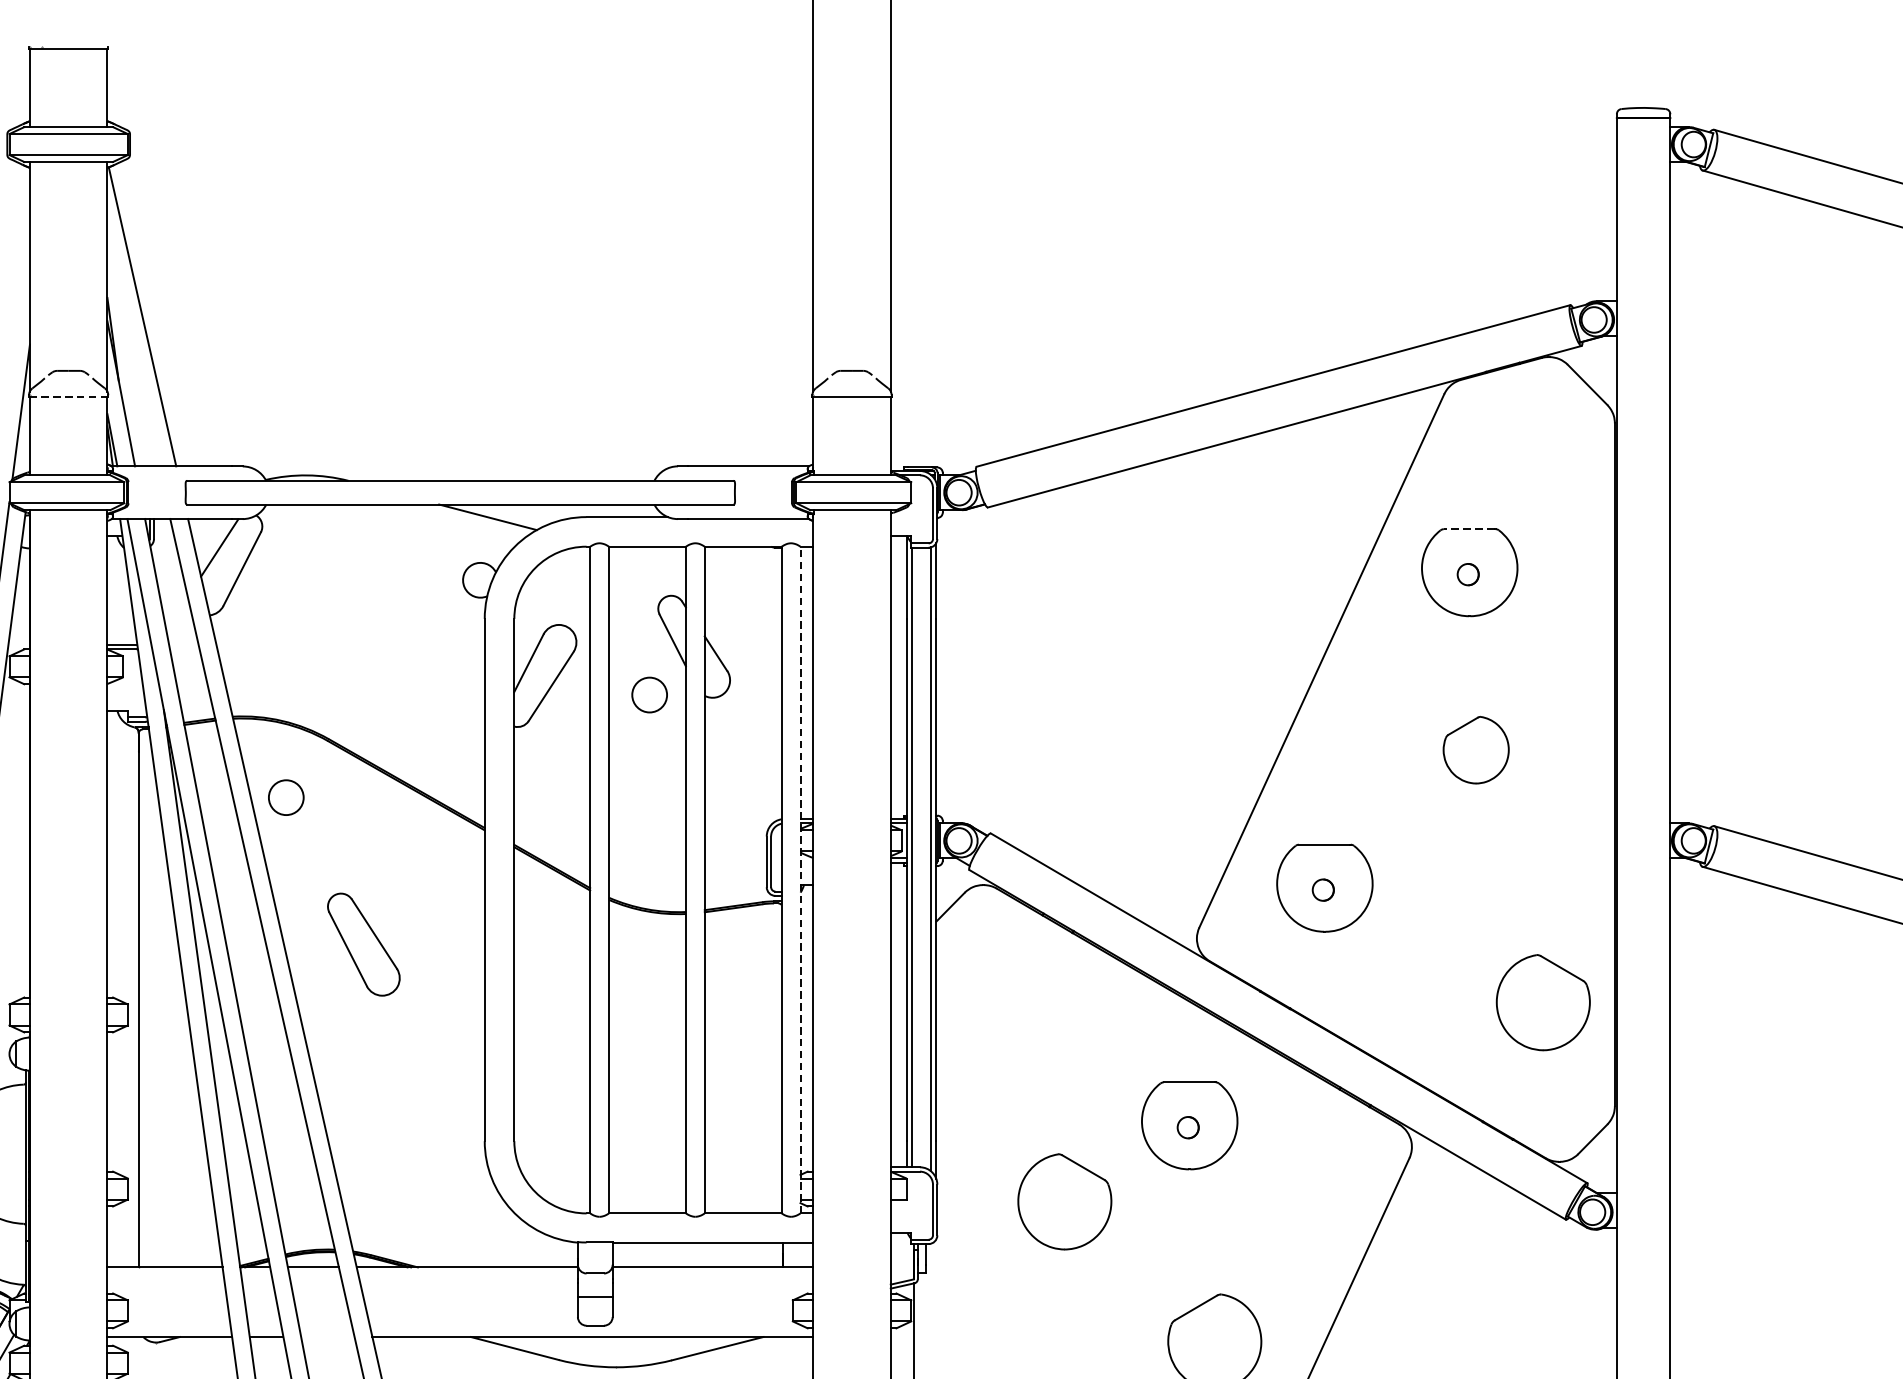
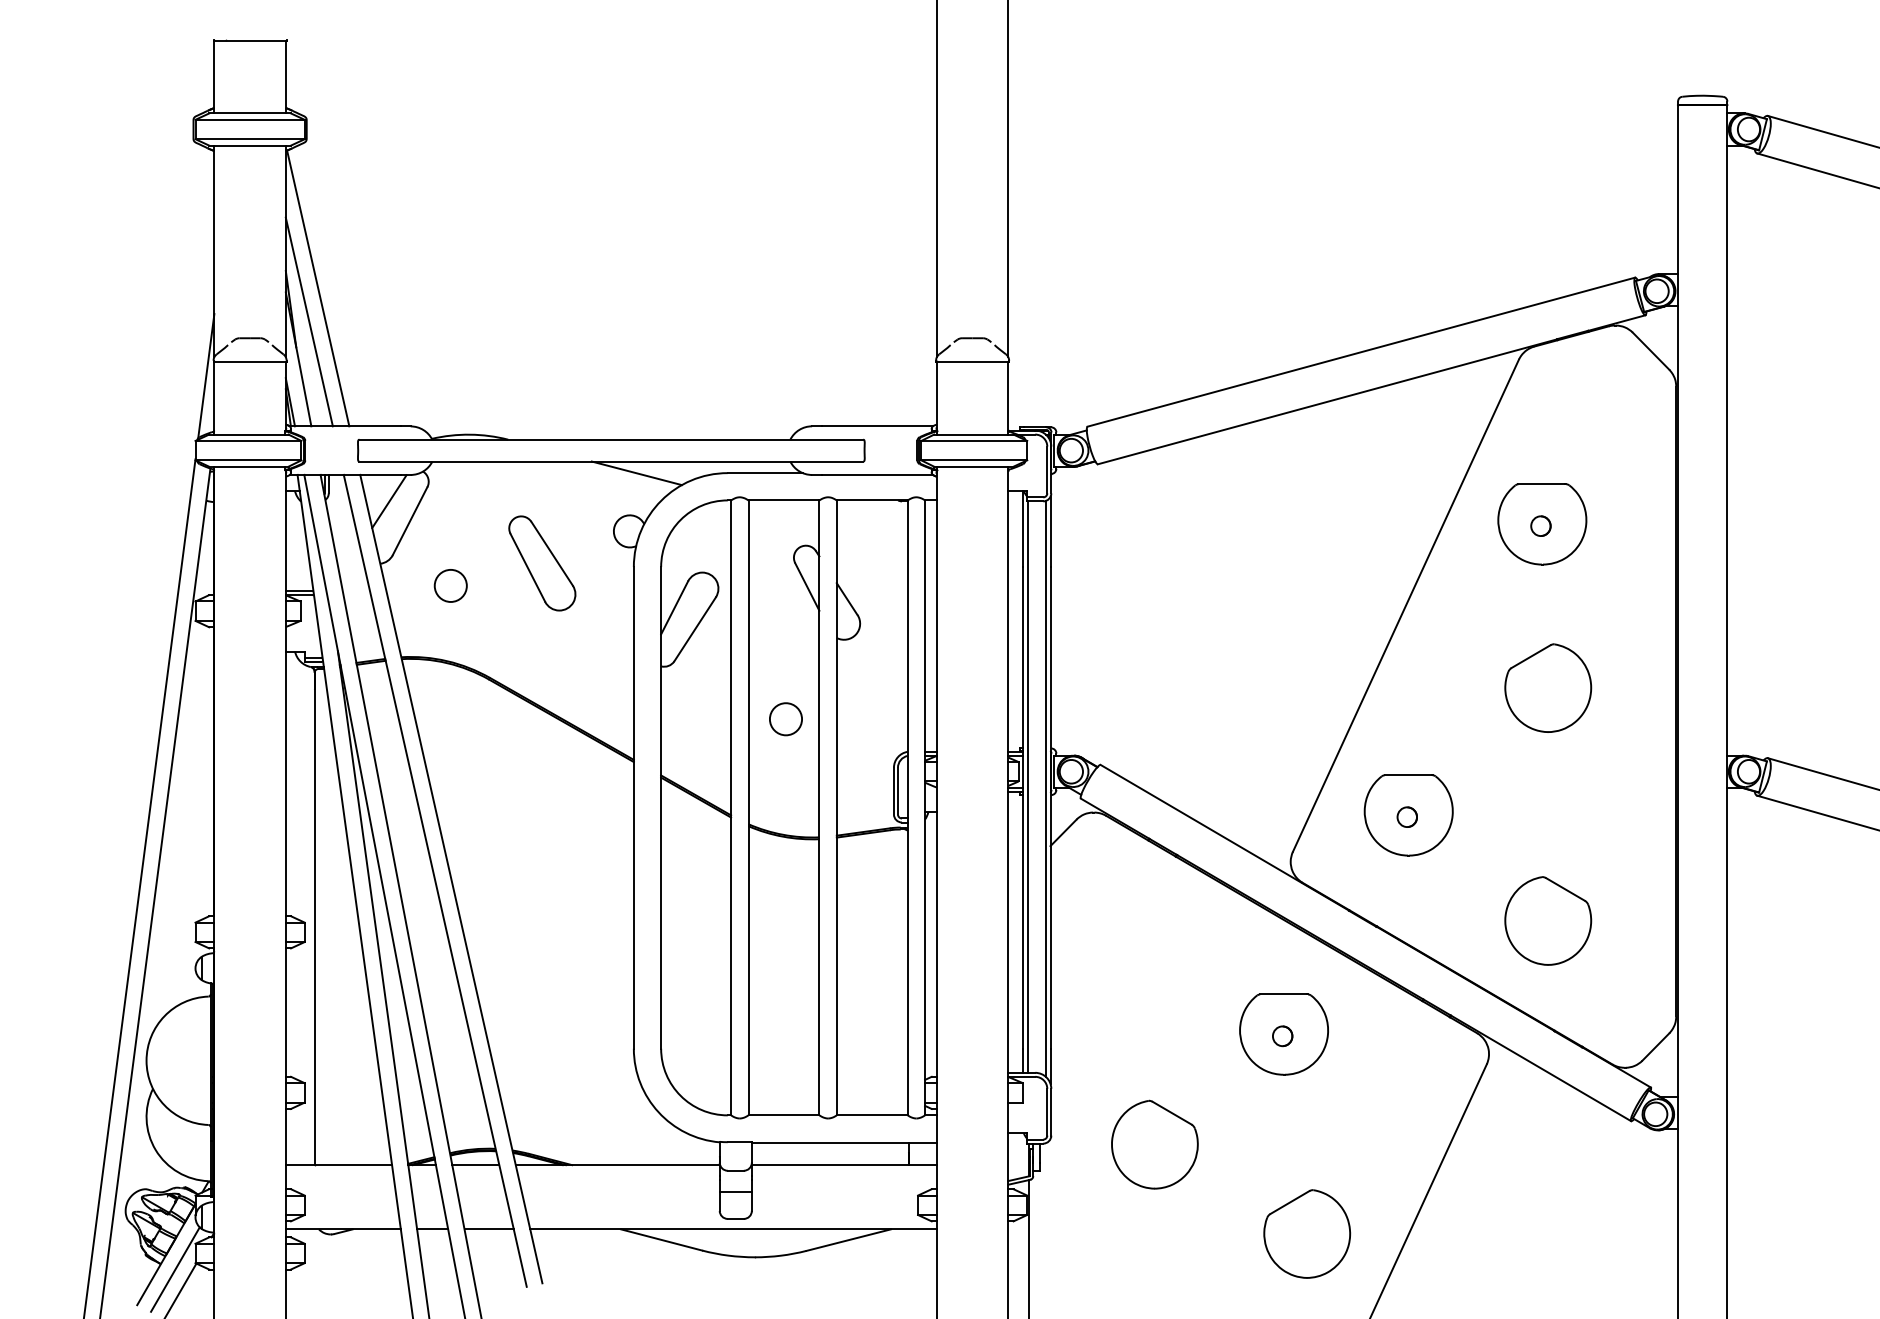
line: (131, 352) -> (308, 321), added
line: (69, 397) -> (250, 362), dashed -> solid
line: (1468, 529) -> (1541, 484), dashed -> solid
circle: (649, 695) -> (785, 719), moved
part: (1476, 749) -> (1548, 687), size x1.43
circle: (285, 797) -> (450, 585), moved
line: (800, 879) -> (925, 807), dashed -> solid
part: (364, 944) -> (542, 563), moved
part: (1543, 1002) -> (1548, 920), moved
part: (1064, 1201) -> (1154, 1144), moved
line: (327, 1337) -> (488, 1229), added

